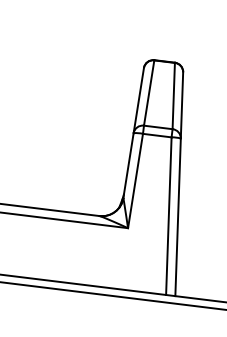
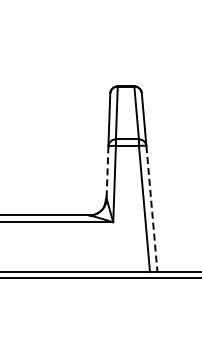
line: (128, 166) -> (107, 173), solid -> dashed
line: (177, 218) -> (151, 209), solid -> dashed

